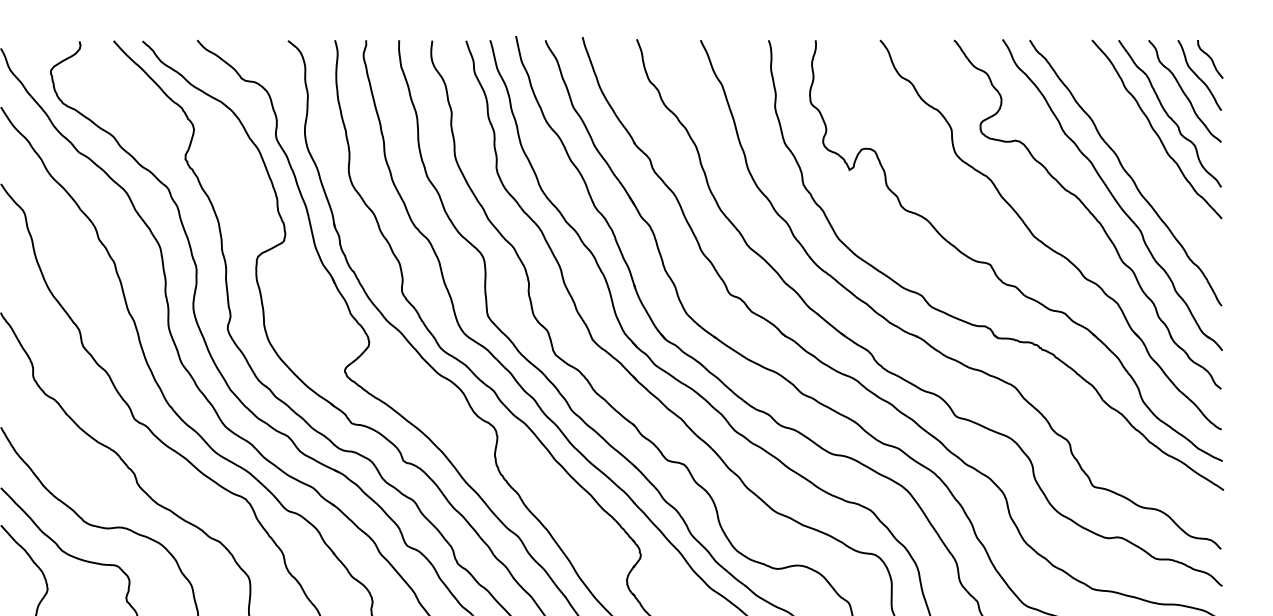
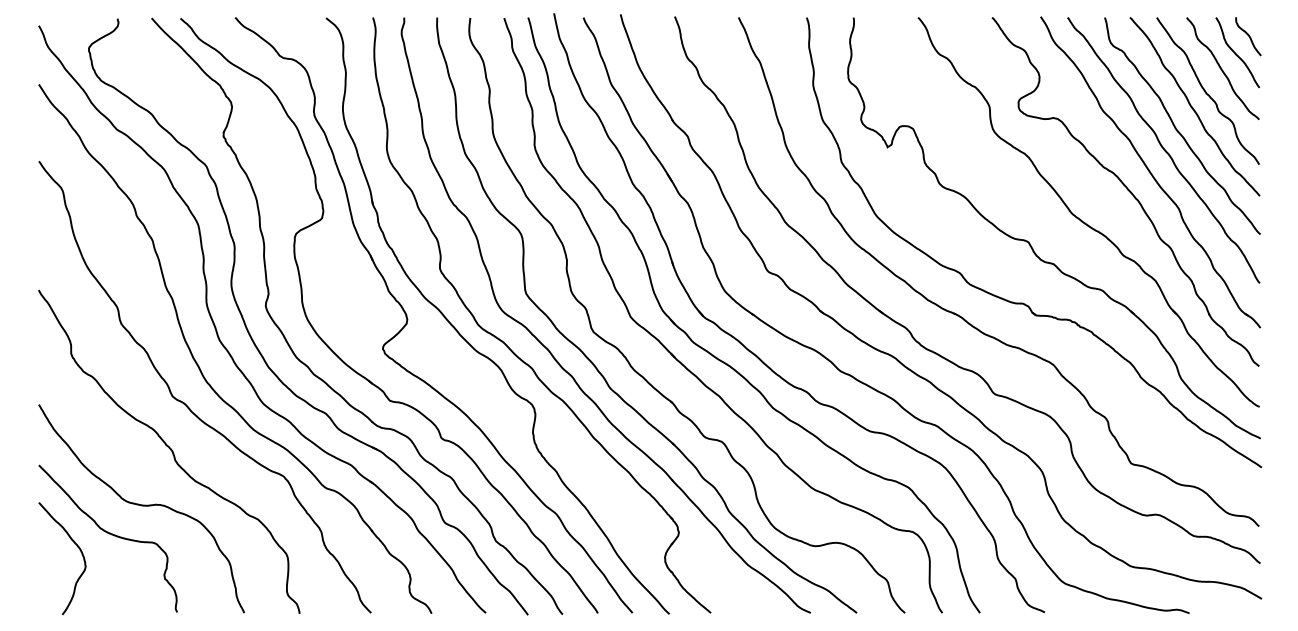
curve: (1138, 150) -> (1176, 127), added

